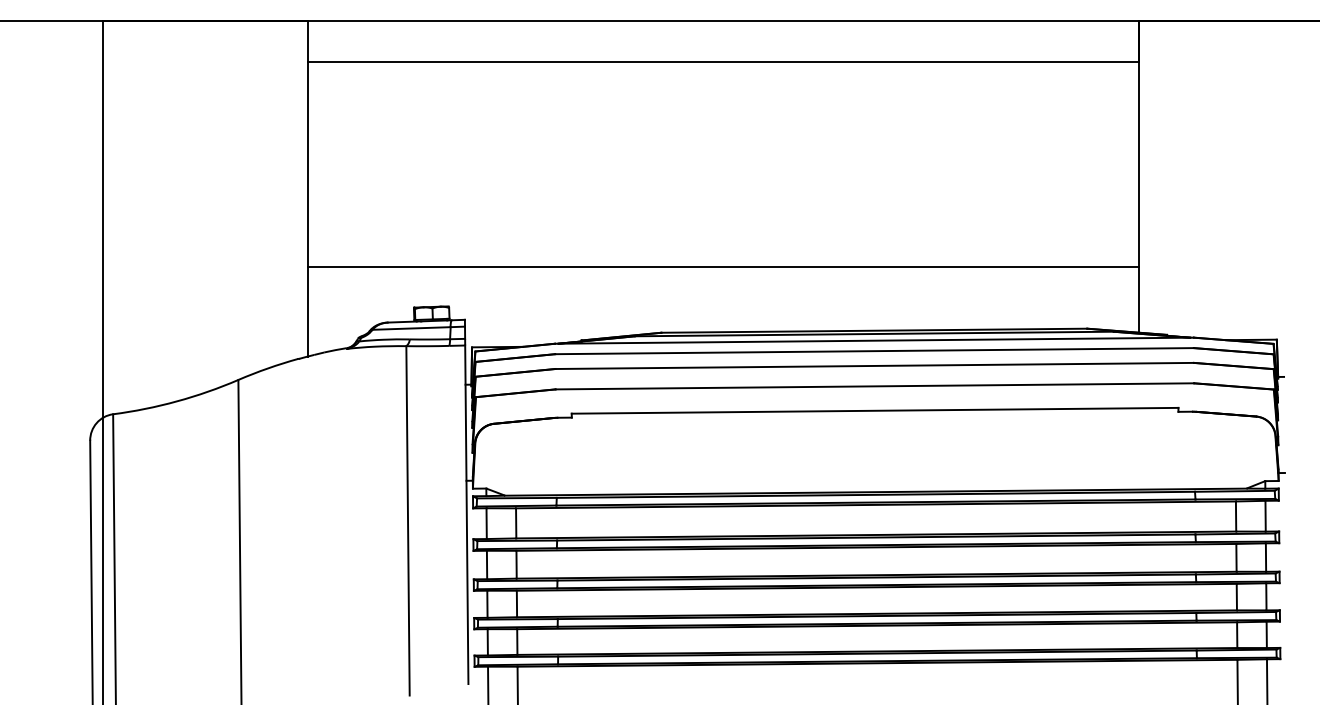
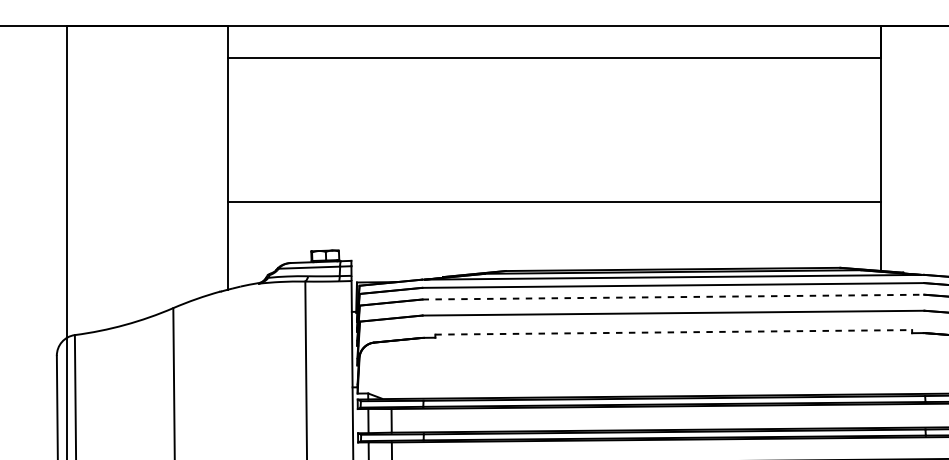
line: (723, 267) -> (554, 201), moved
line: (875, 365) -> (674, 296), solid -> dashed
line: (875, 410) -> (674, 332), solid -> dashed

